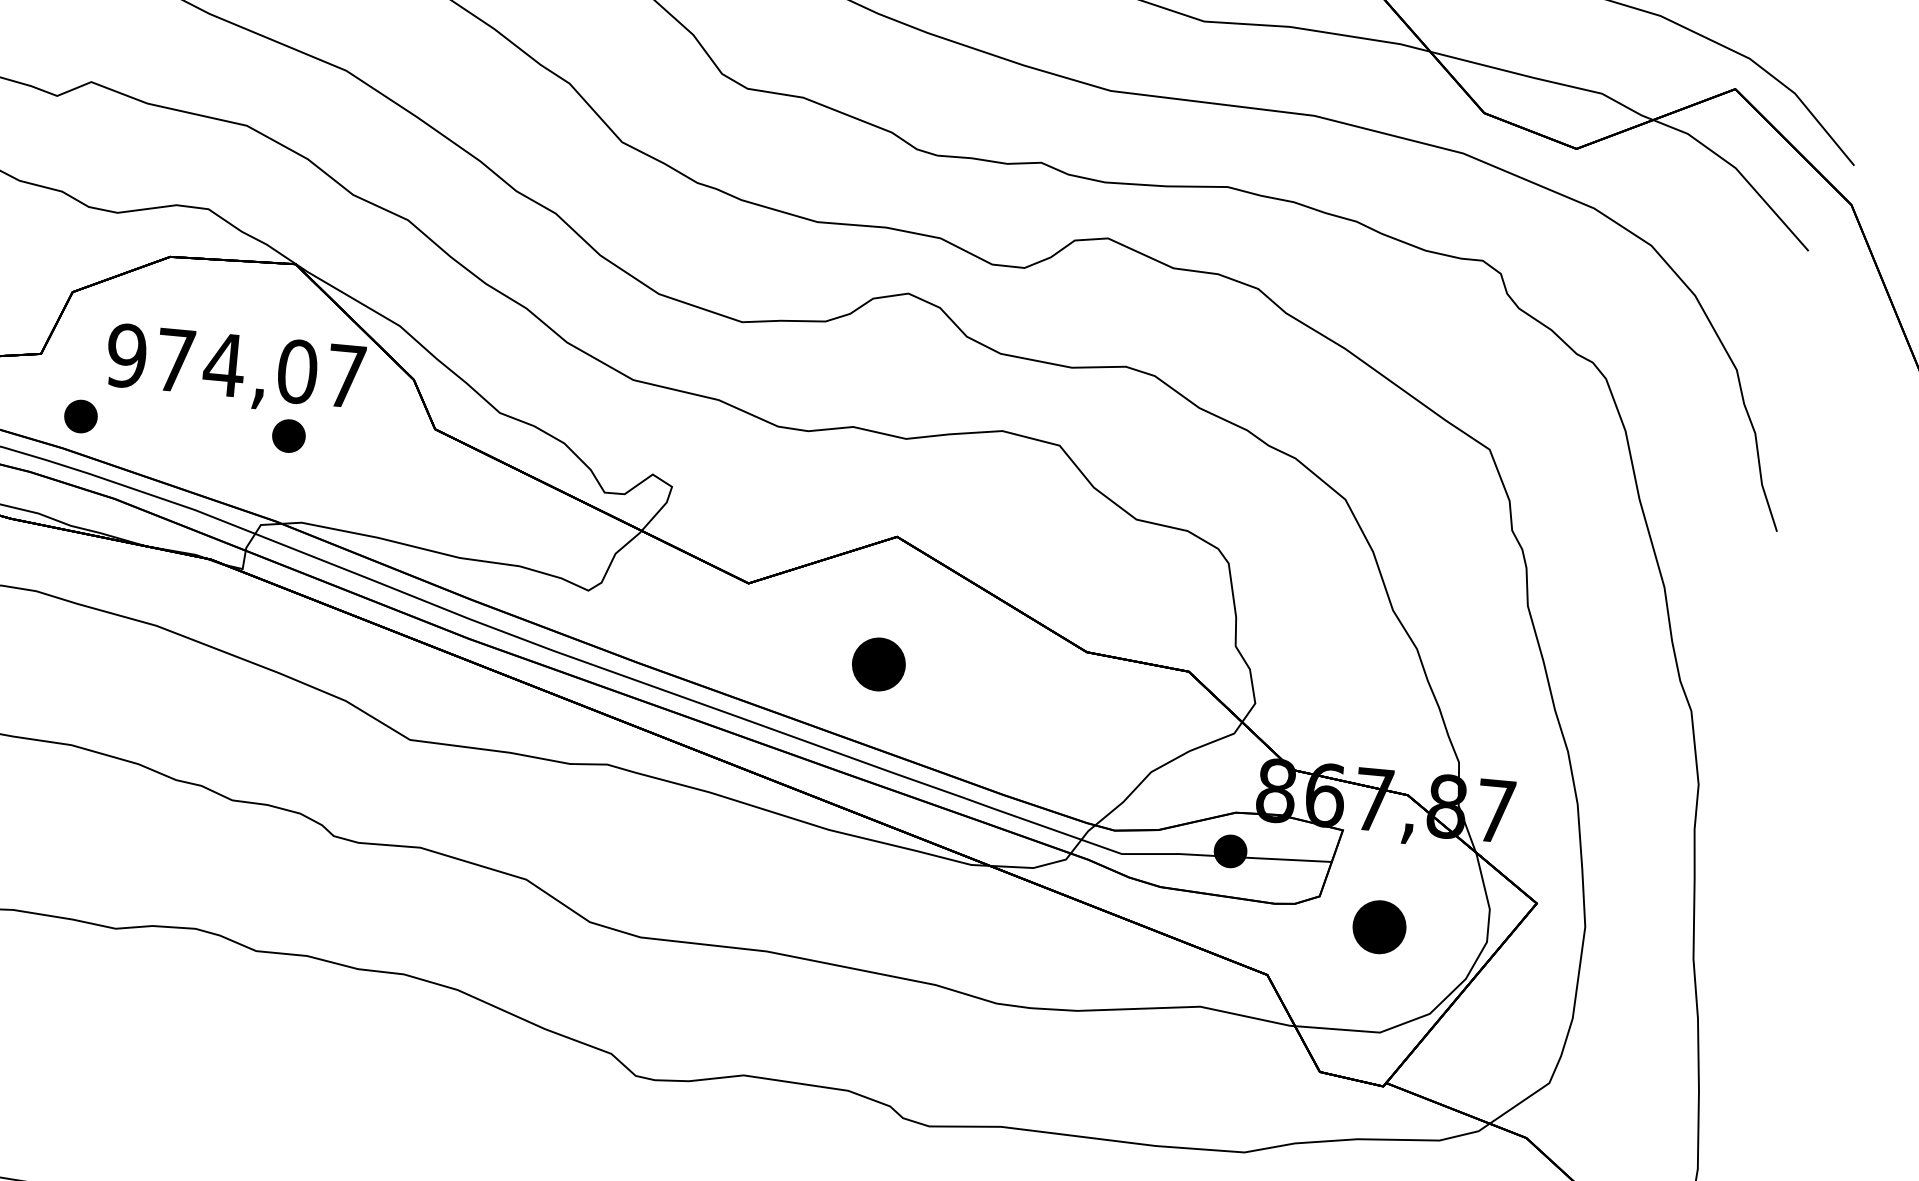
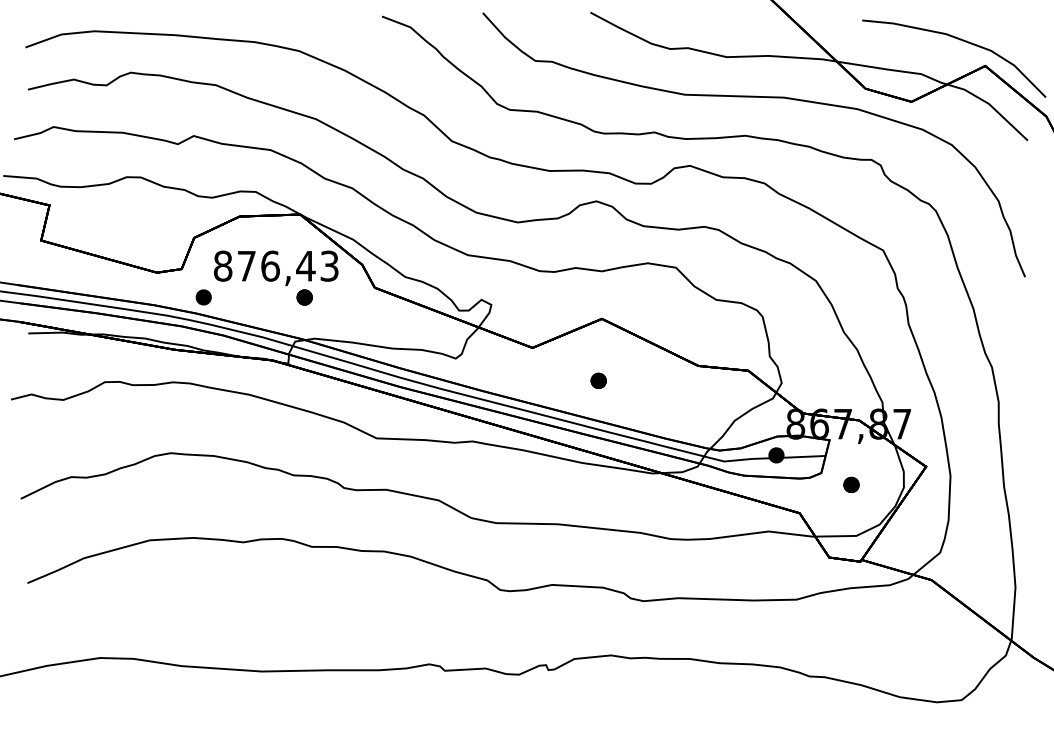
text: (234, 364) -> (275, 265), 974,07 -> 876,43
part: (878, 663) -> (598, 380), size x0.62
part: (1379, 925) -> (851, 484), size x0.62

